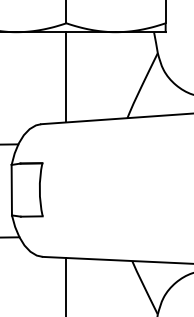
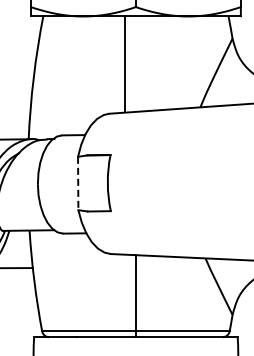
line: (65, 76) -> (124, 63), moved
line: (12, 190) -> (78, 183), solid -> dashed

